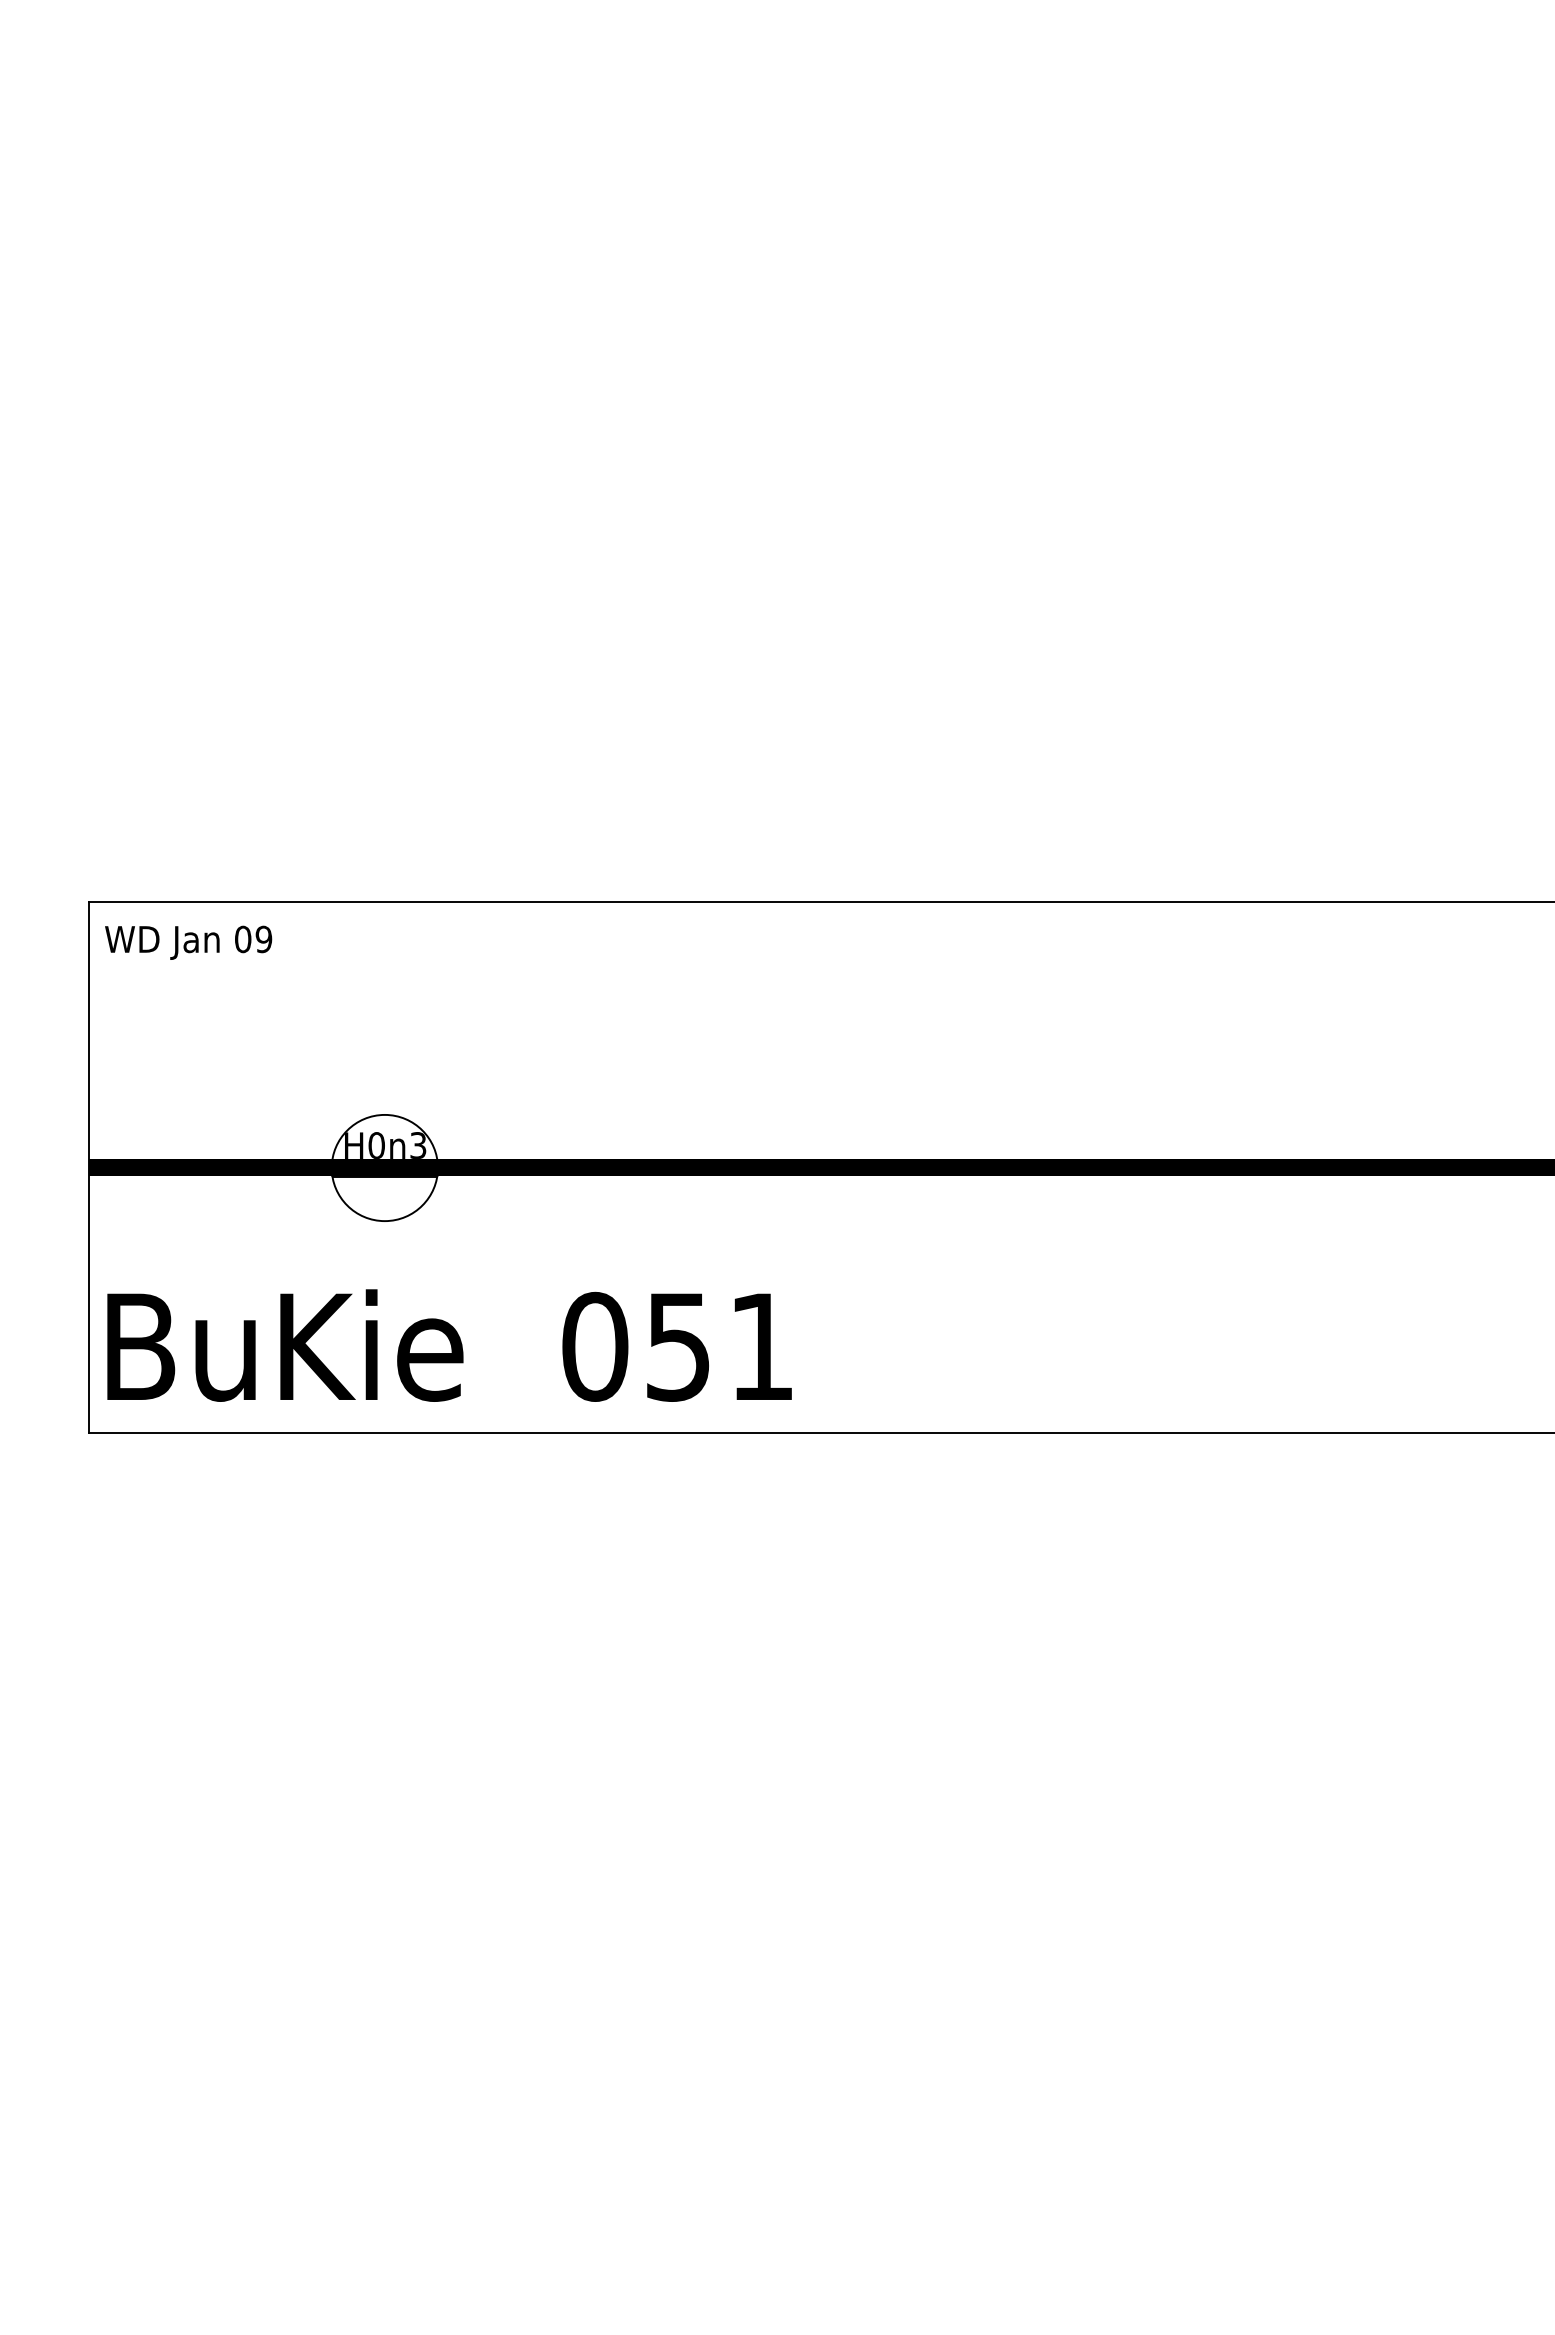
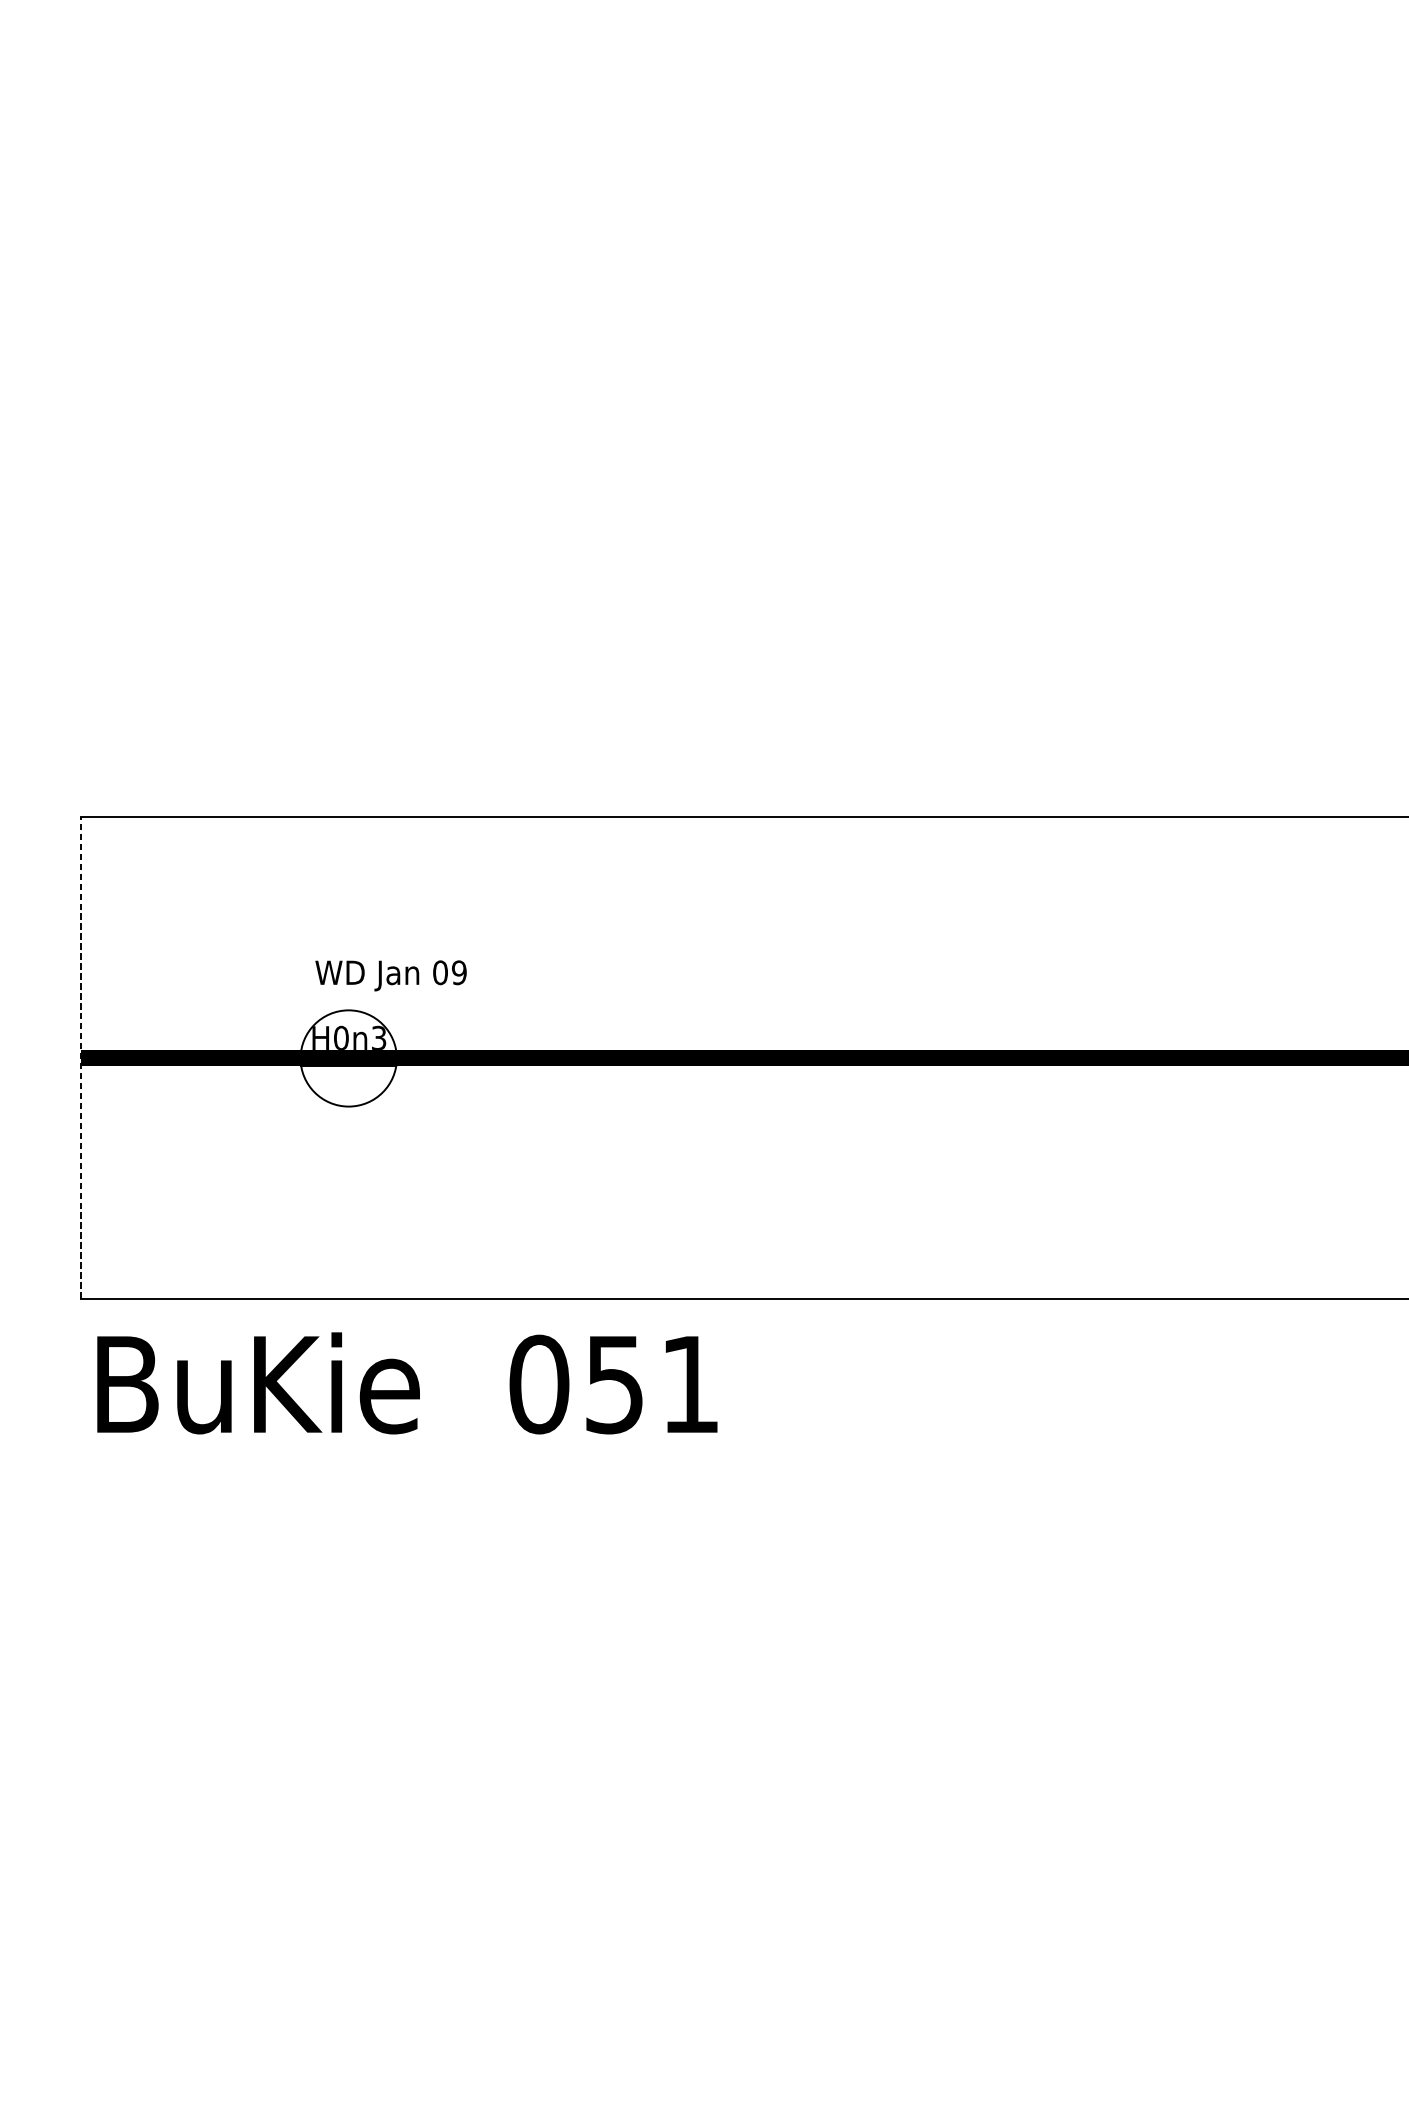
text: (188, 942) -> (390, 975), moved
line: (89, 1167) -> (81, 1058), solid -> dashed
text: (449, 1345) -> (407, 1383), moved

